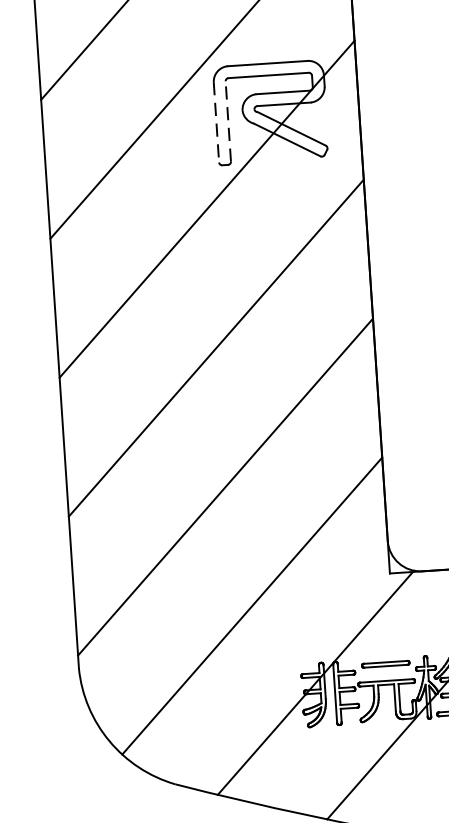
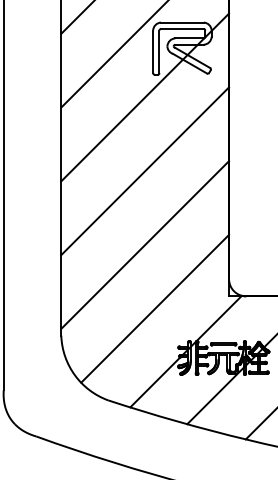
line: (228, 120) -> (159, 51), dashed -> solid
line: (217, 123) -> (153, 52), dashed -> solid

